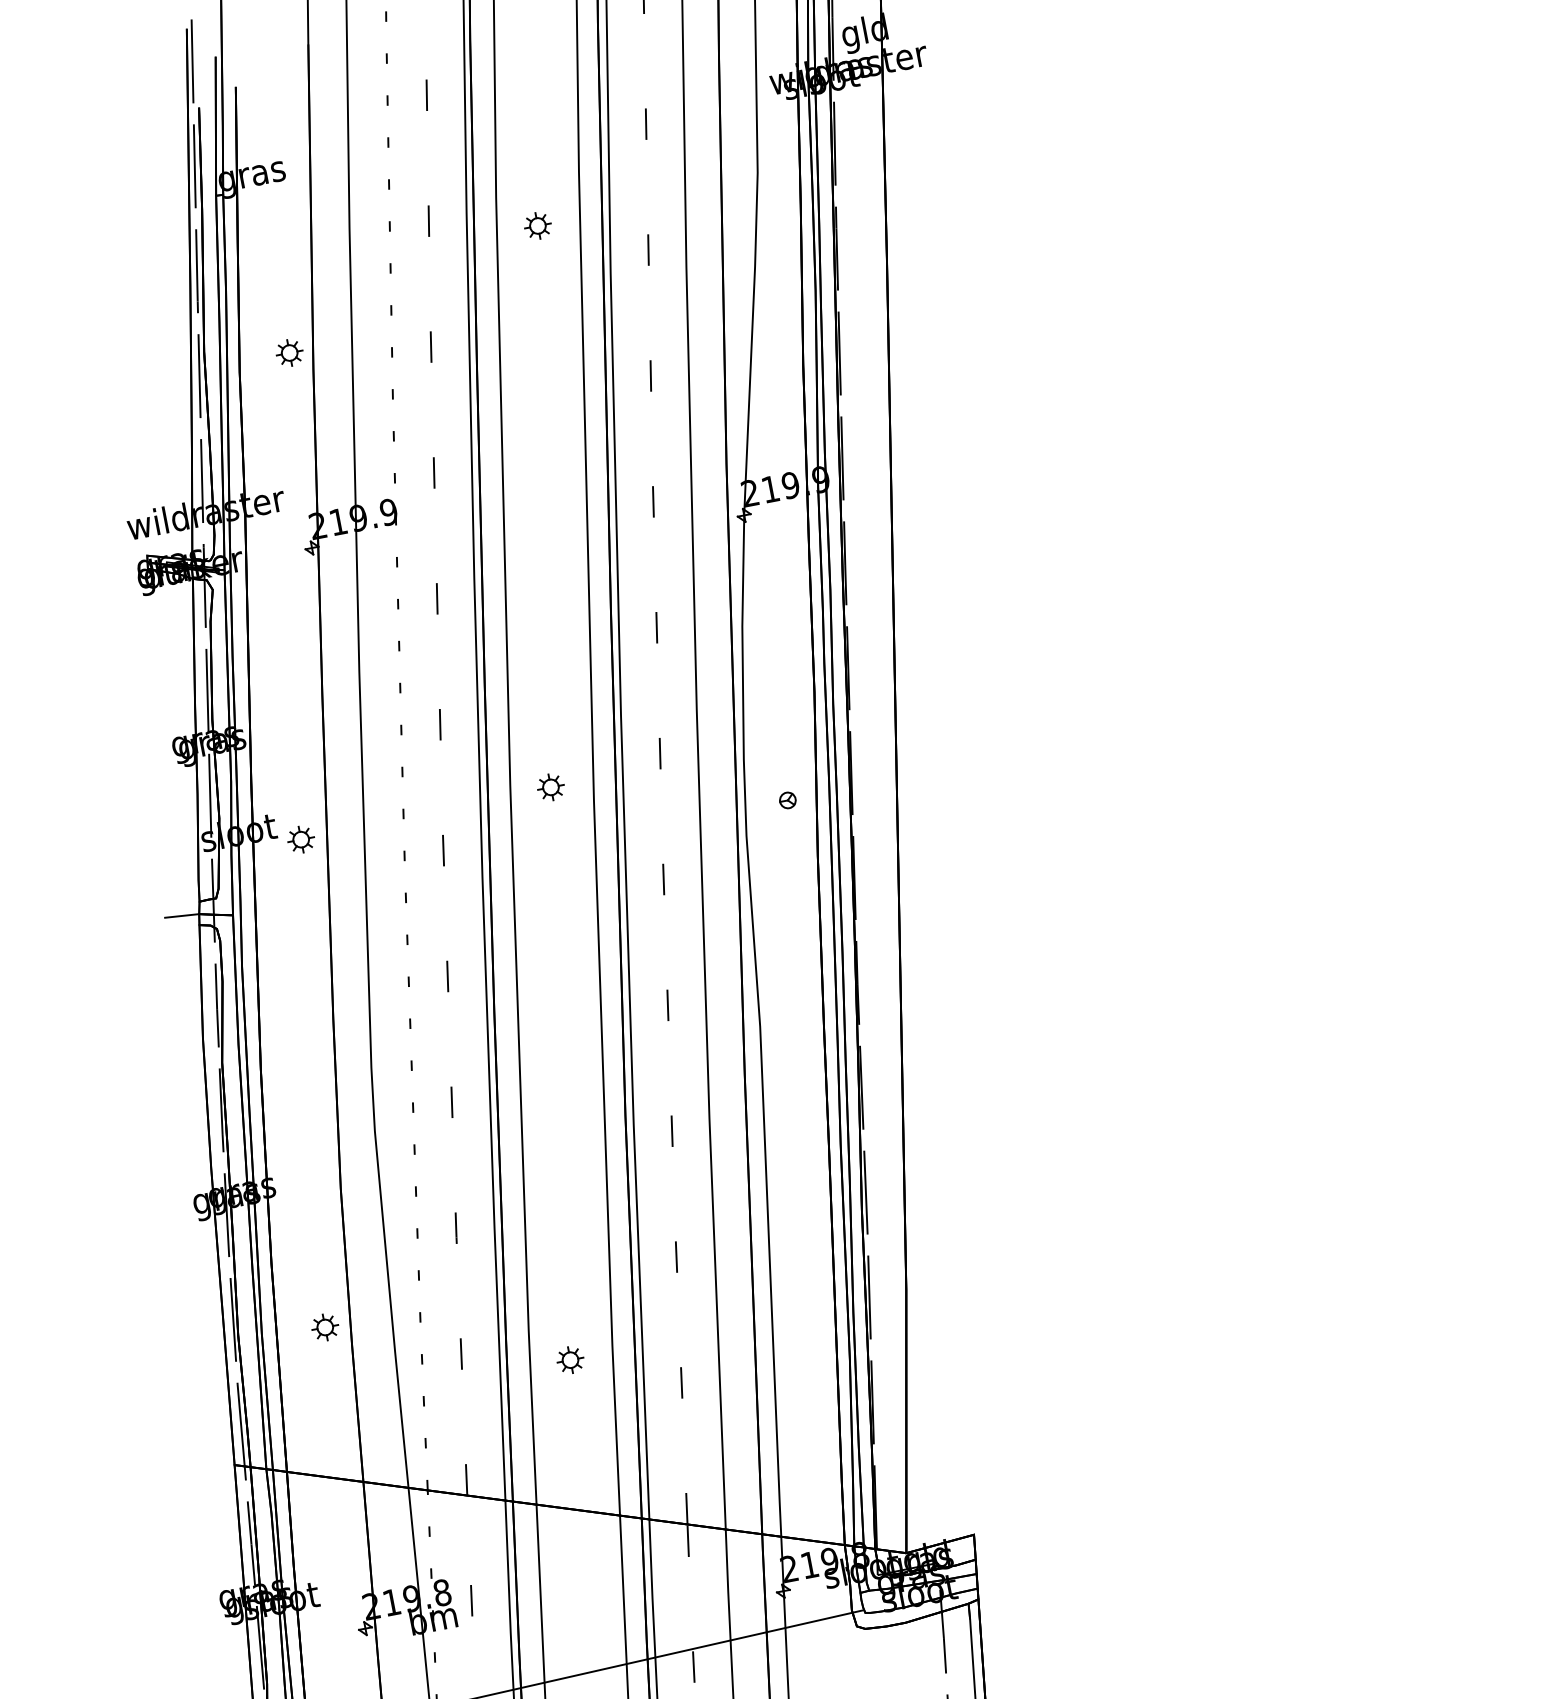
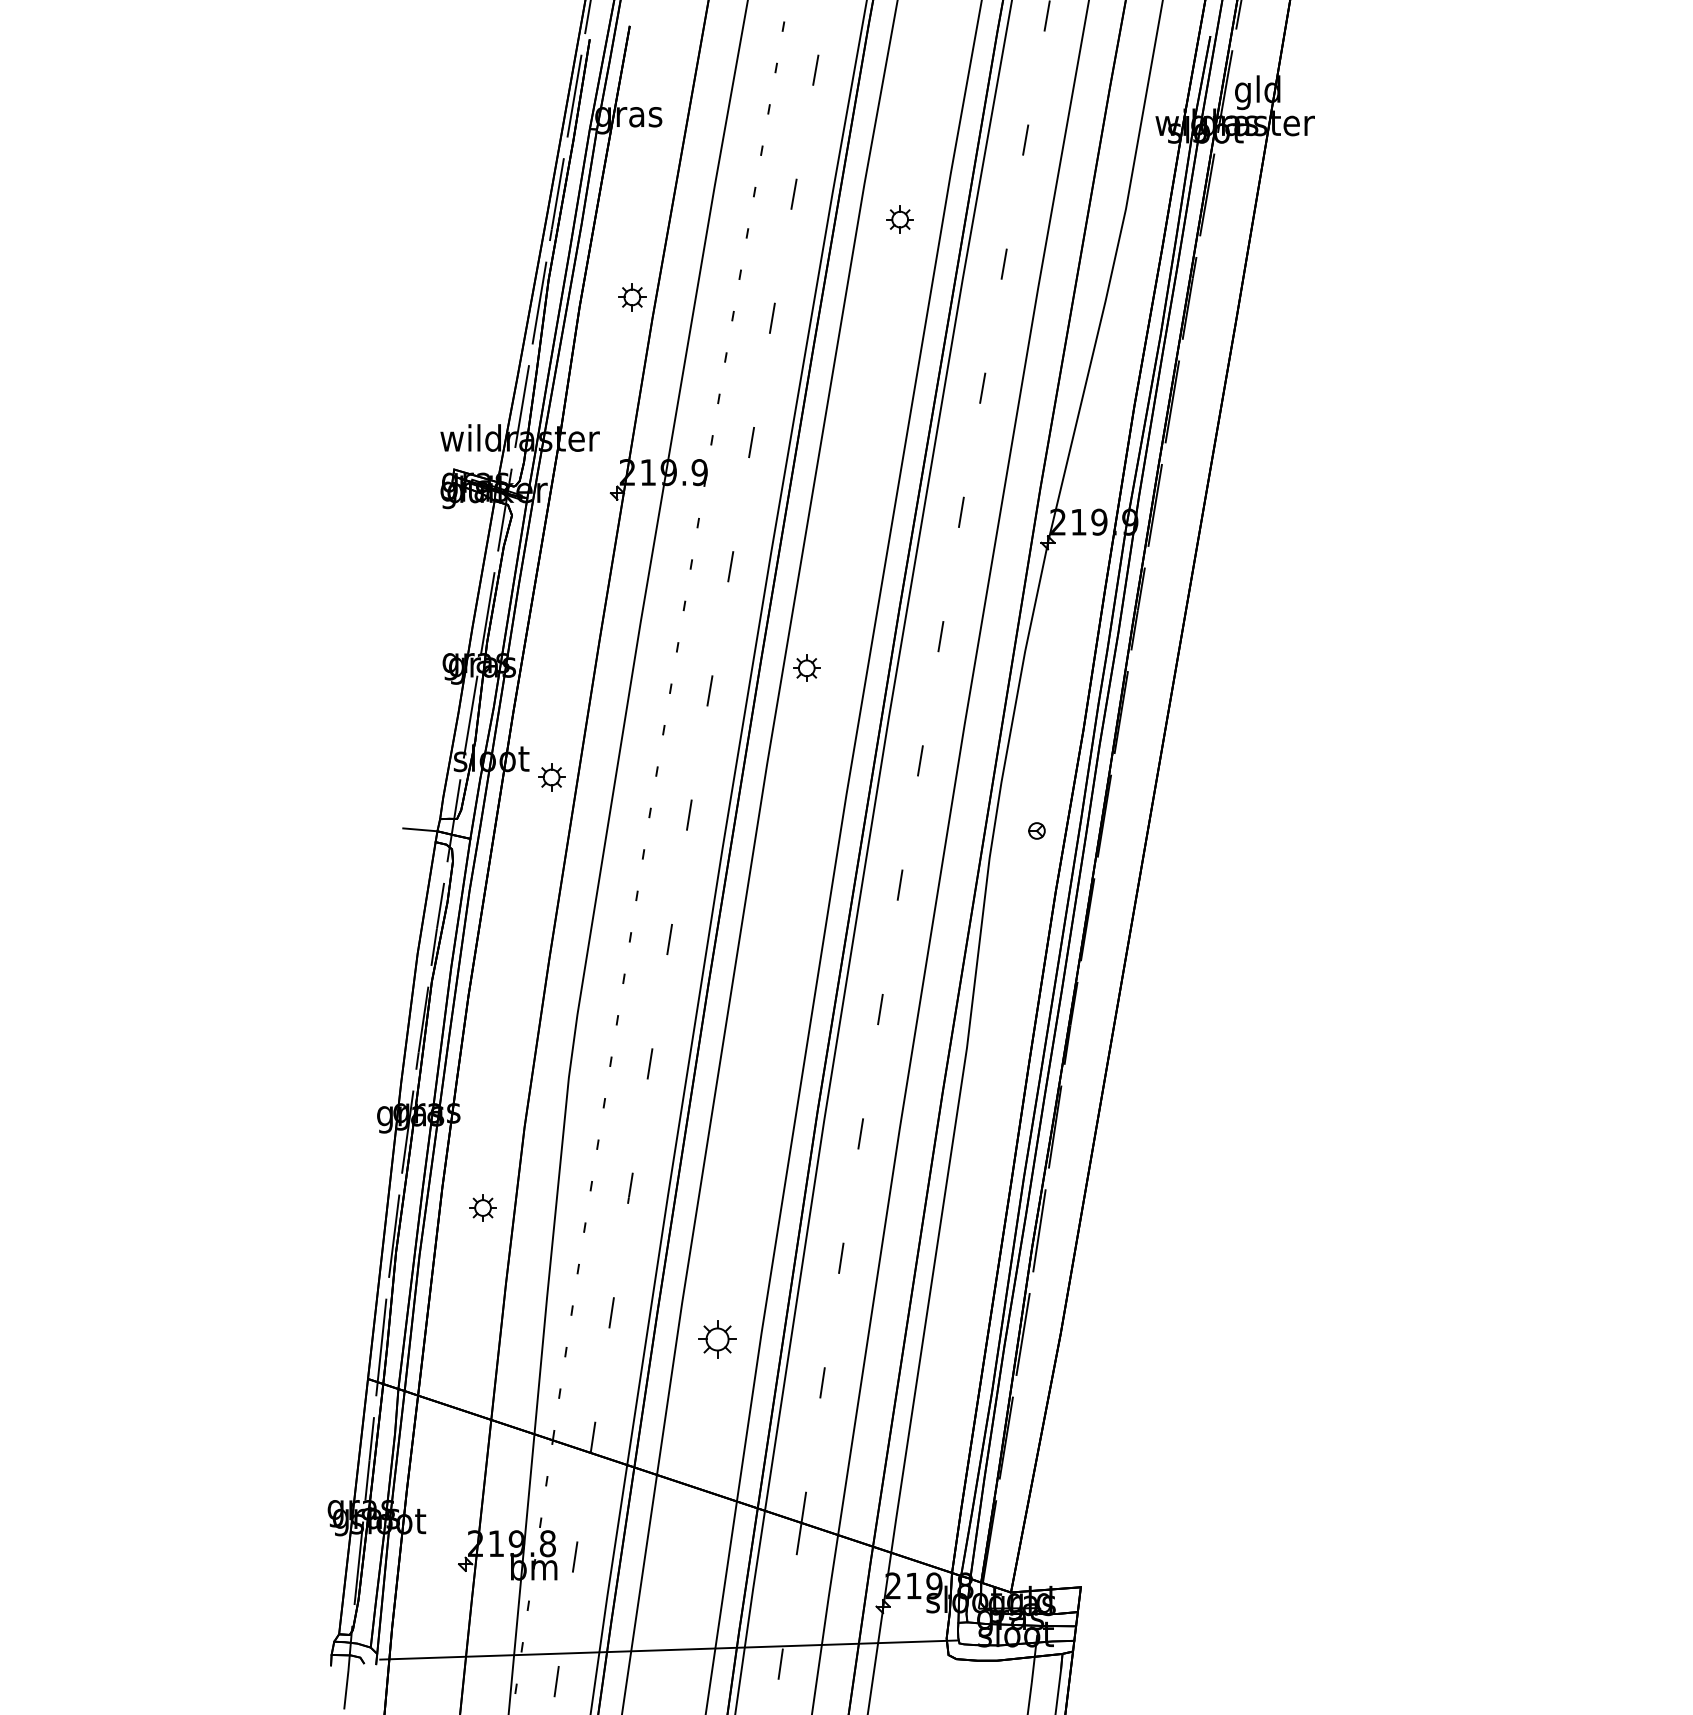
part: (550, 786) -> (806, 667), moved
part: (324, 1327) -> (482, 1207), moved
part: (570, 1360) -> (717, 1339), size x1.4

